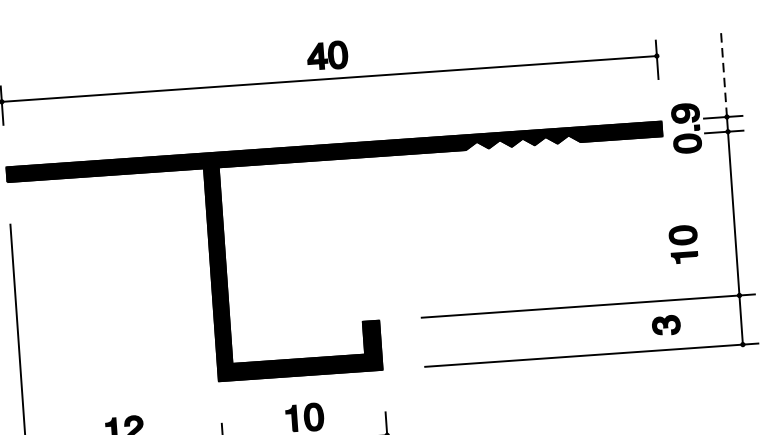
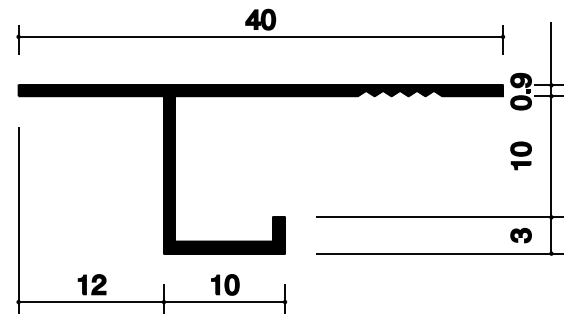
line: (724, 73) -> (551, 53), dashed -> solid
part: (682, 243) -> (520, 155), moved
part: (665, 325) -> (520, 235), moved

